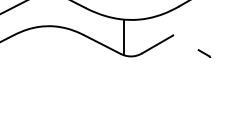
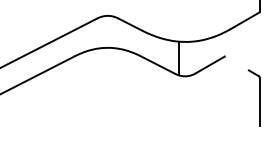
line: (209, 83) -> (259, 101), added

